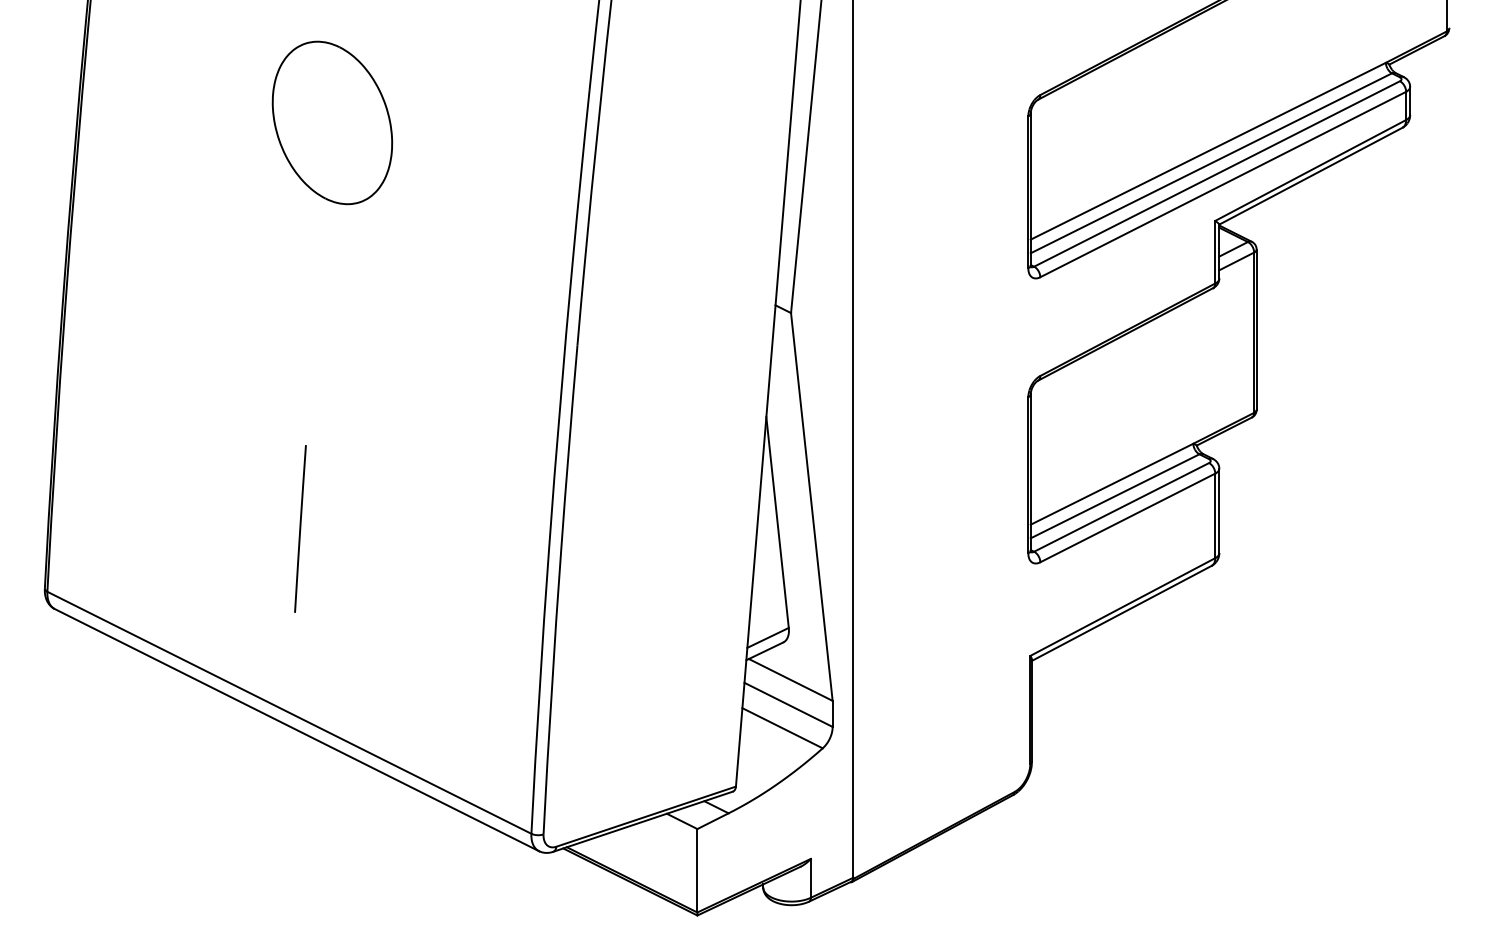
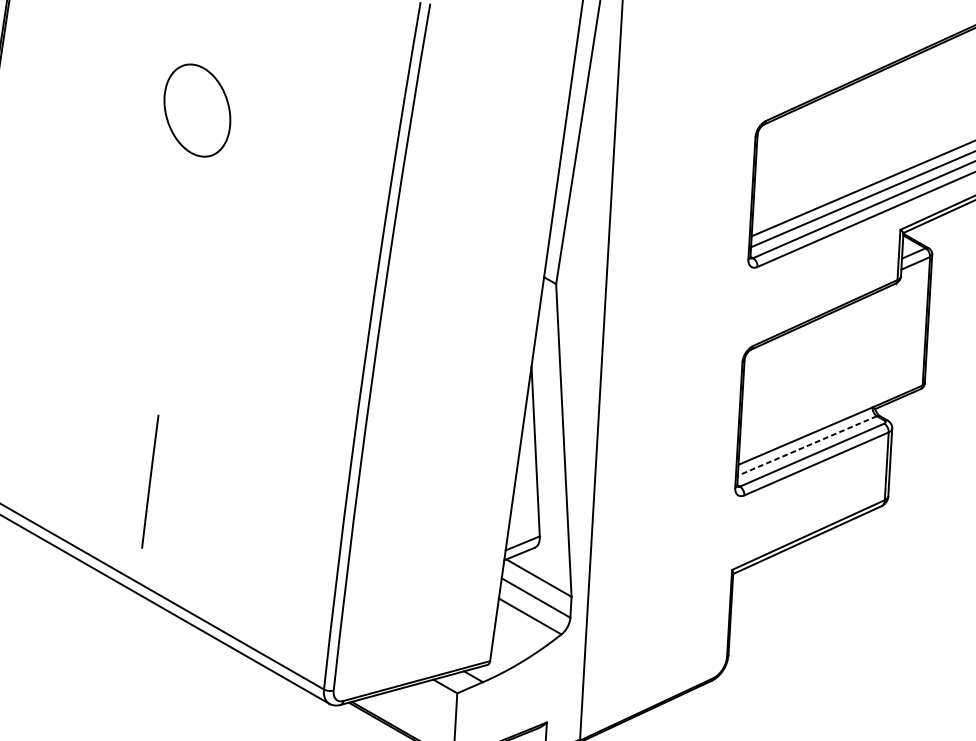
part: (332, 122) -> (197, 110), size x0.7
line: (1114, 496) -> (806, 446), solid -> dashed
line: (300, 528) -> (150, 481), moved

